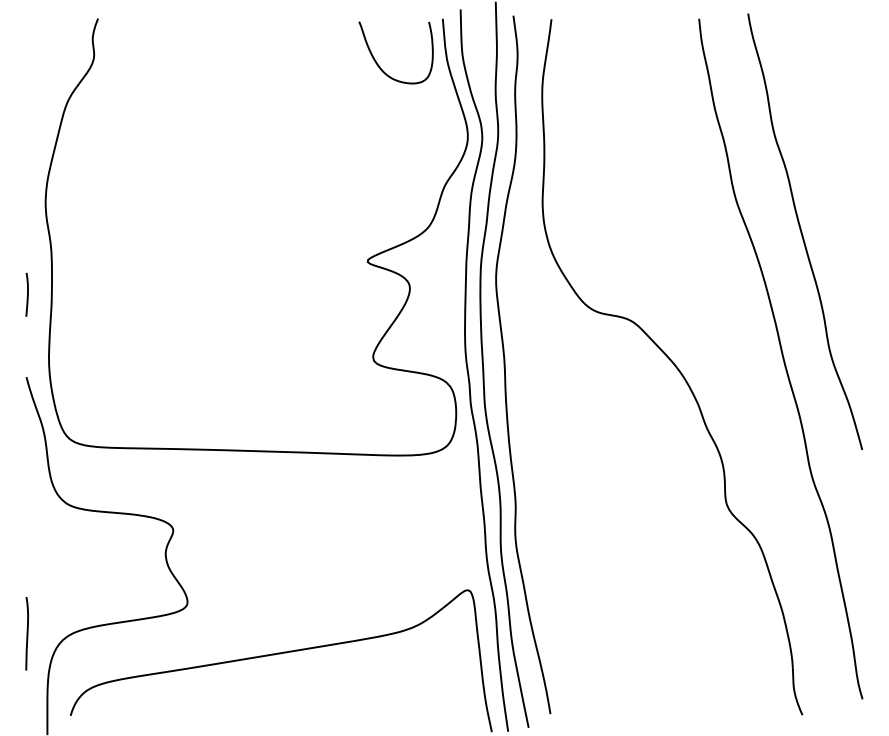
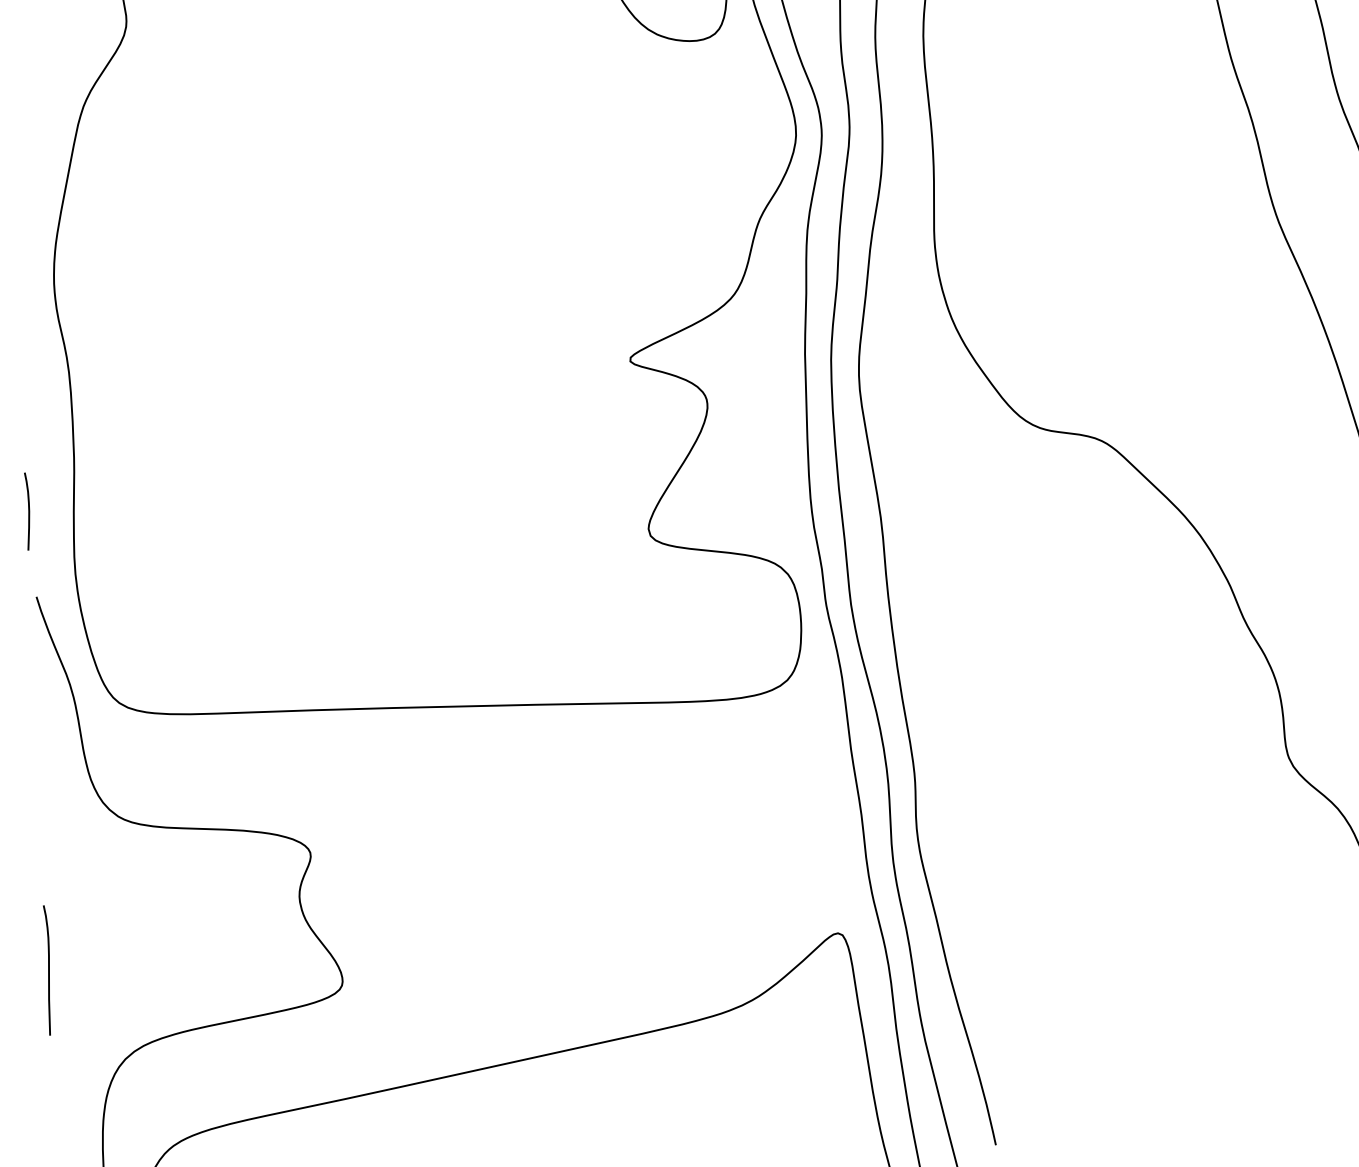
curve: (27, 294) -> (28, 510), moved
curve: (26, 633) -> (47, 969), moved

